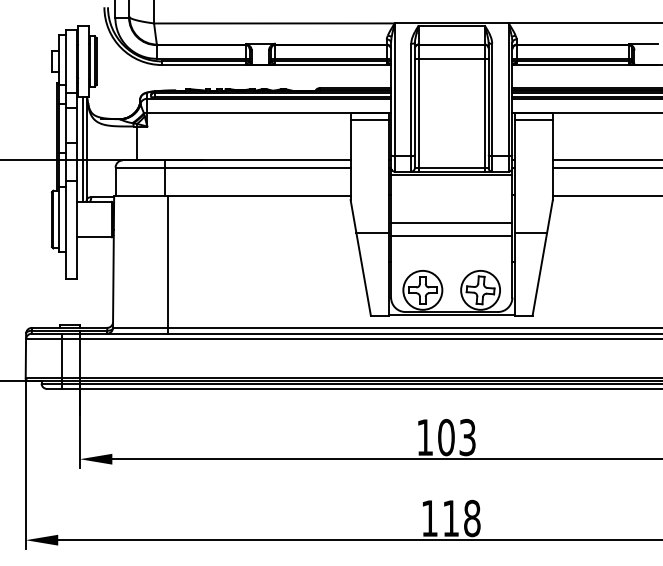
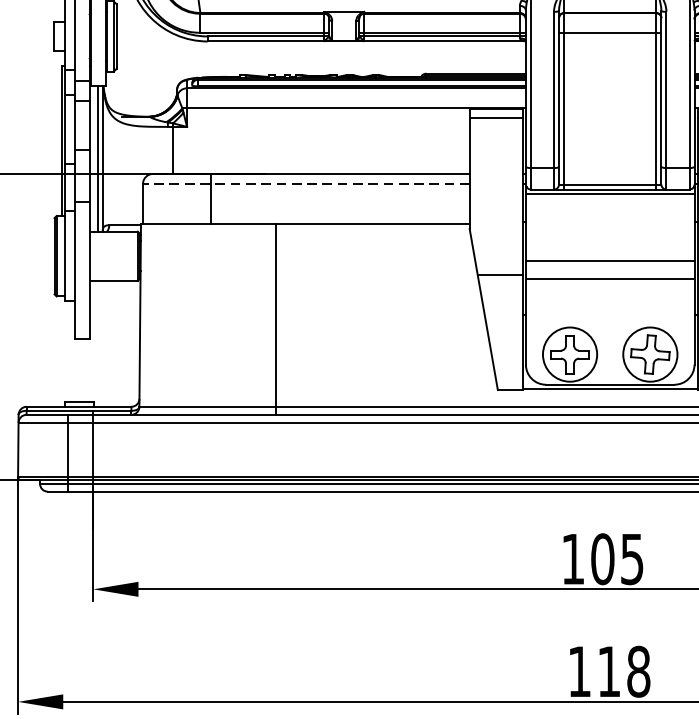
line: (233, 167) -> (306, 183), solid -> dashed
line: (168, 264) -> (276, 318), moved
text: (467, 436) -> (632, 557), 103 -> 105

